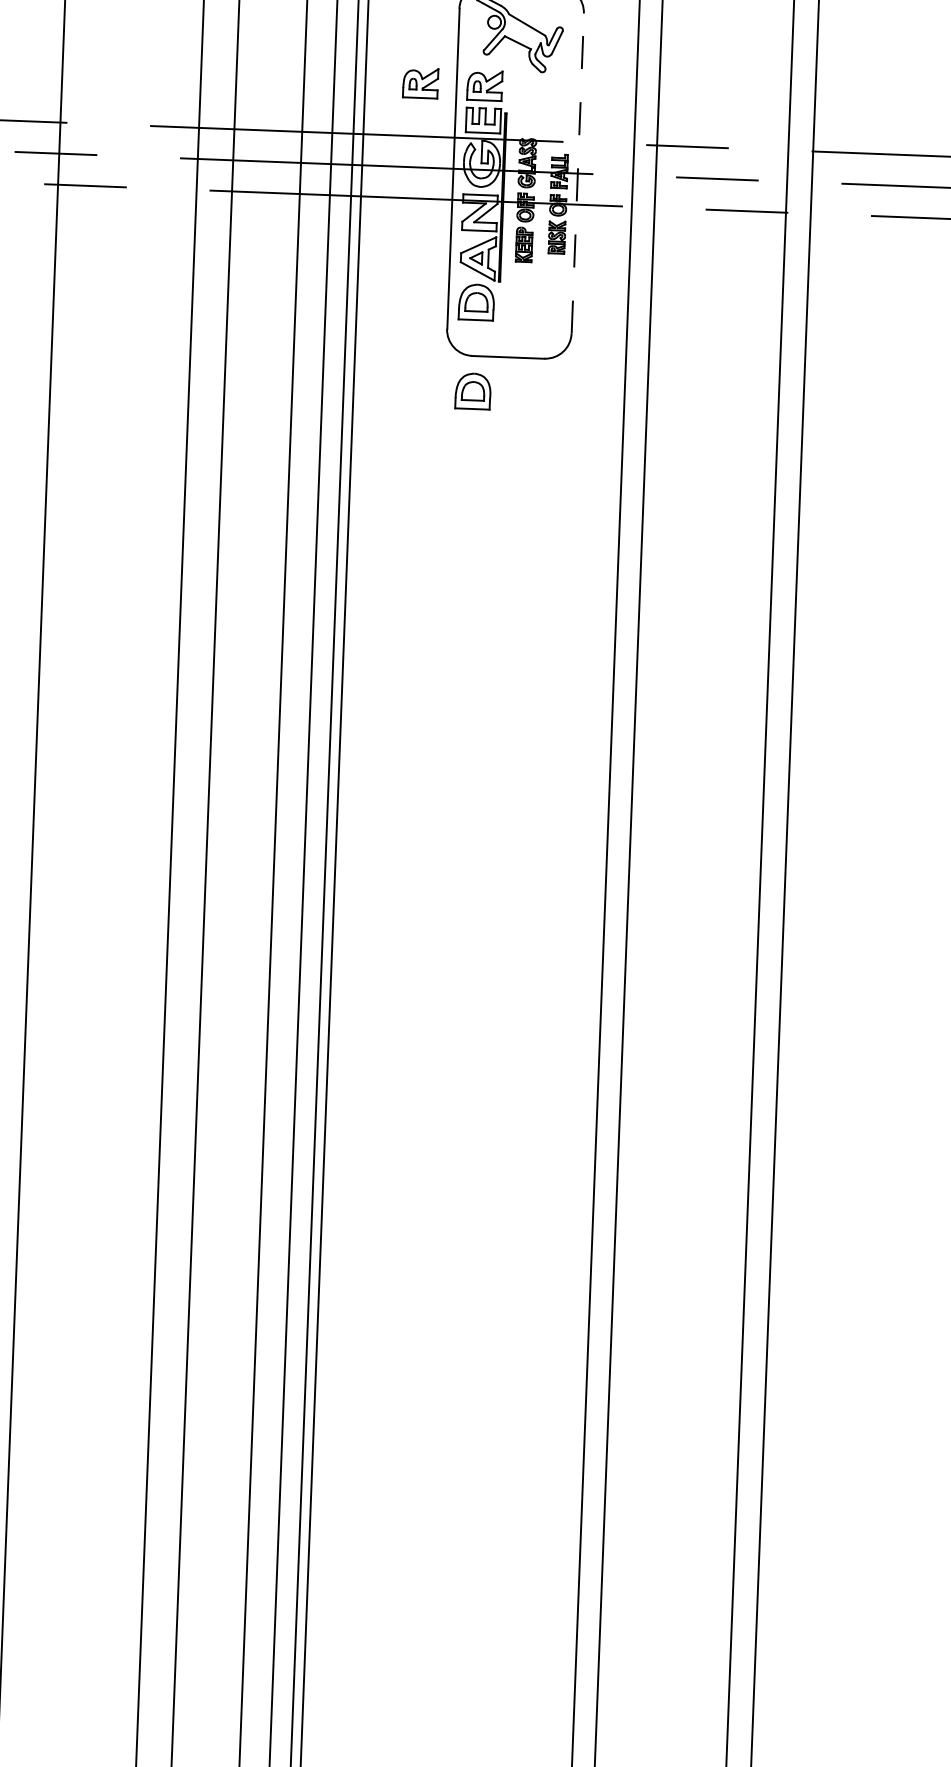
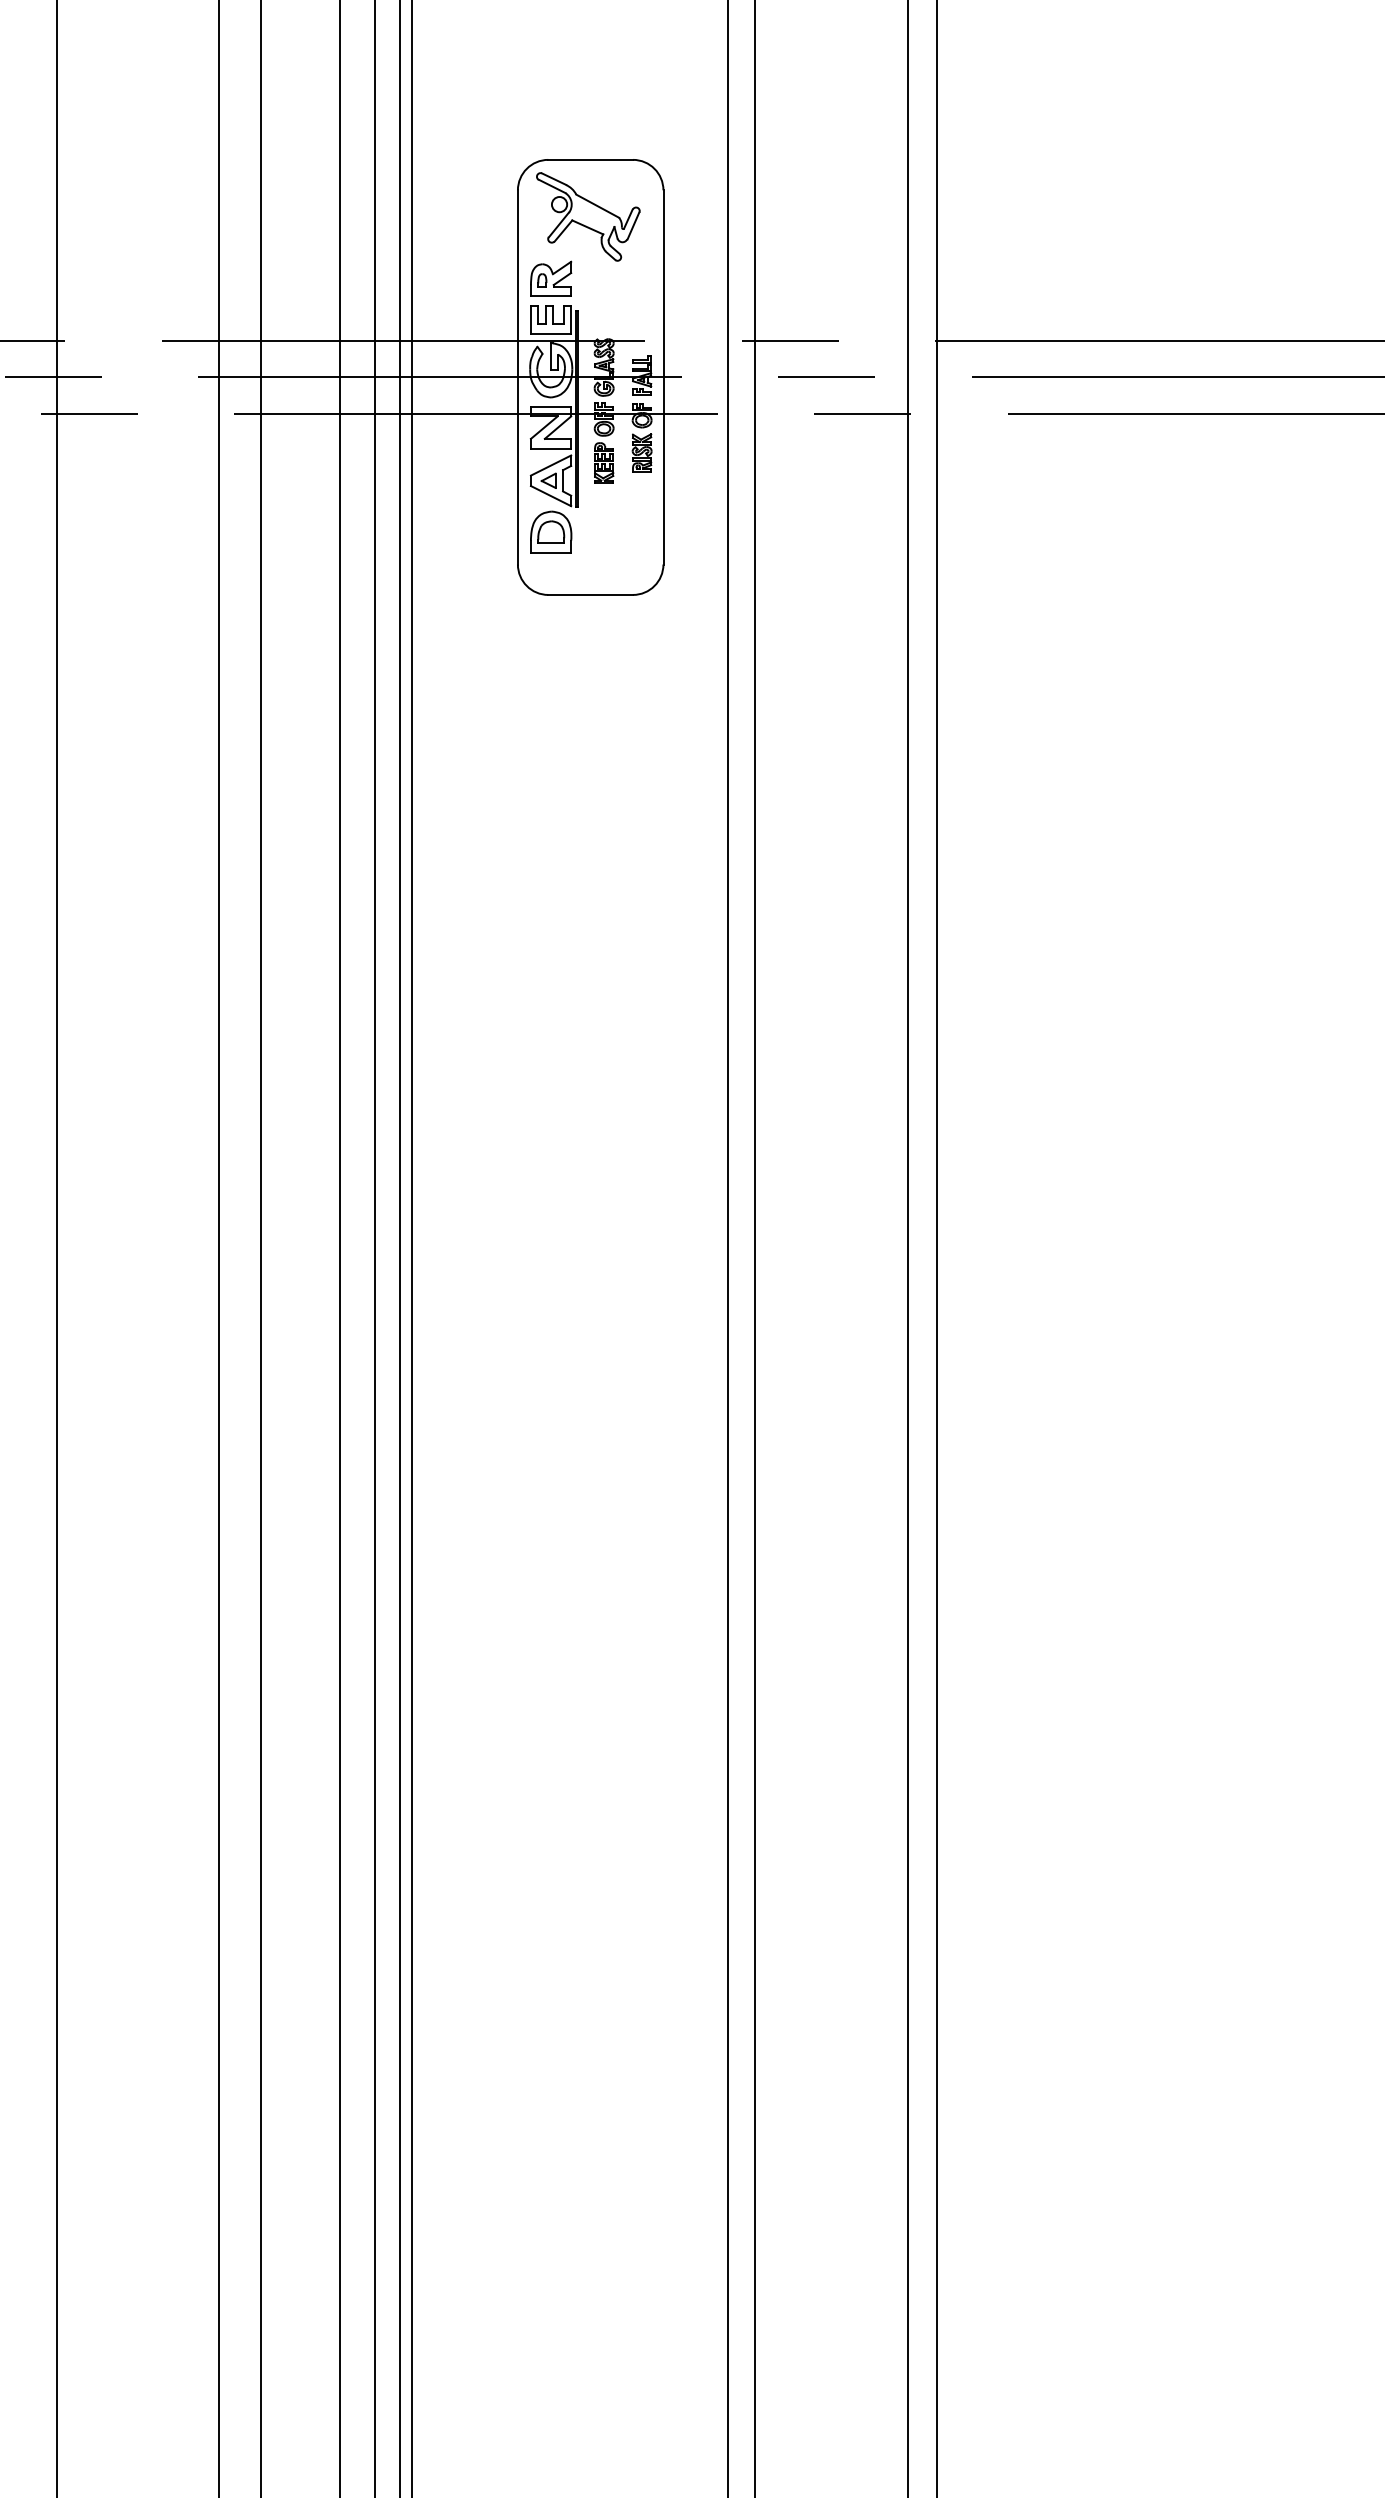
part: (421, 82) -> (476, 278), removed
line: (577, 172) -> (663, 376), dashed -> solid
part: (473, 390) -> (551, 635), removed

